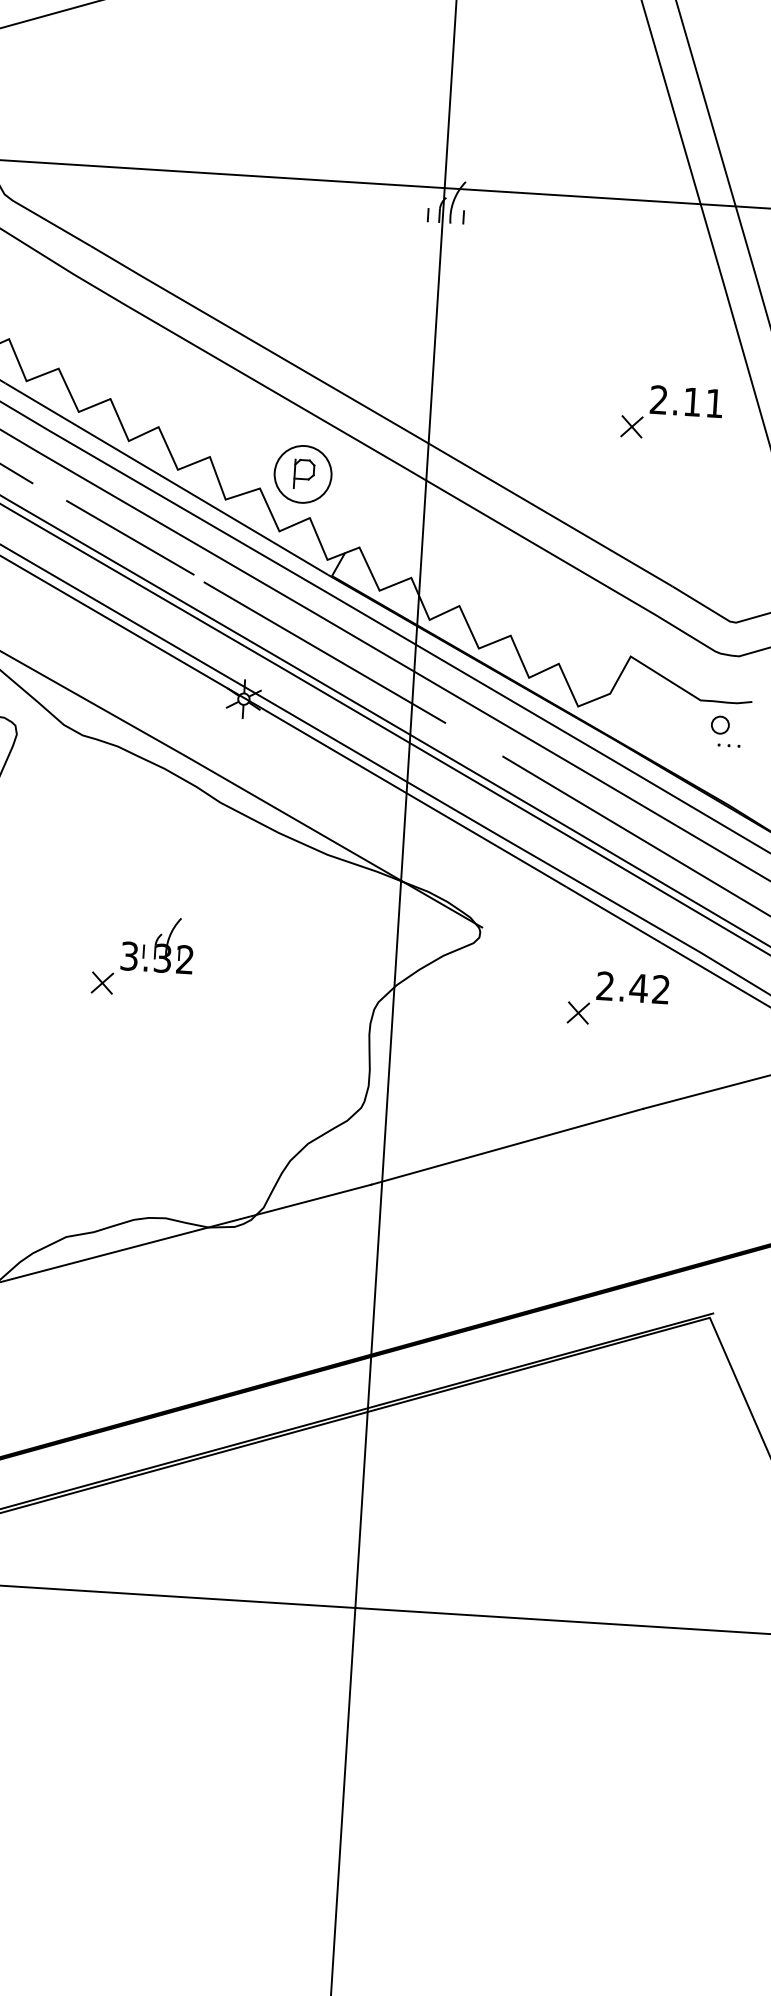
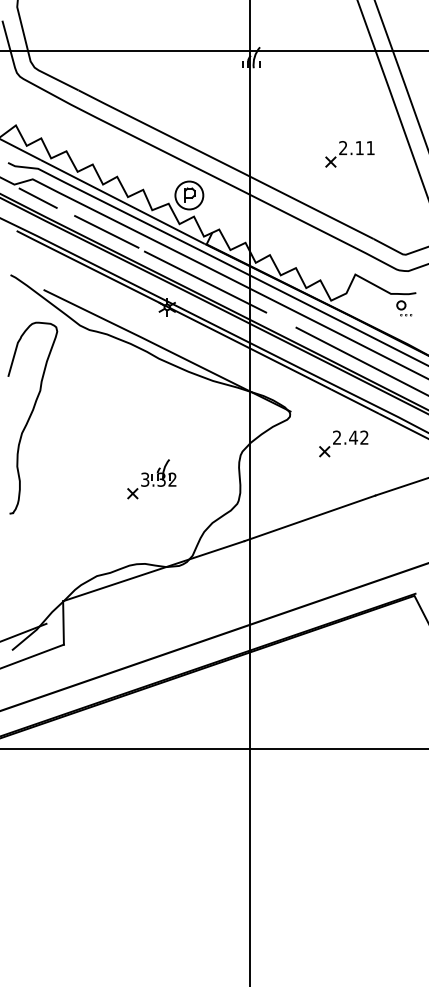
part: (670, 413) -> (349, 154), moved
part: (142, 956) -> (151, 479), moved
part: (617, 998) -> (343, 443), moved

